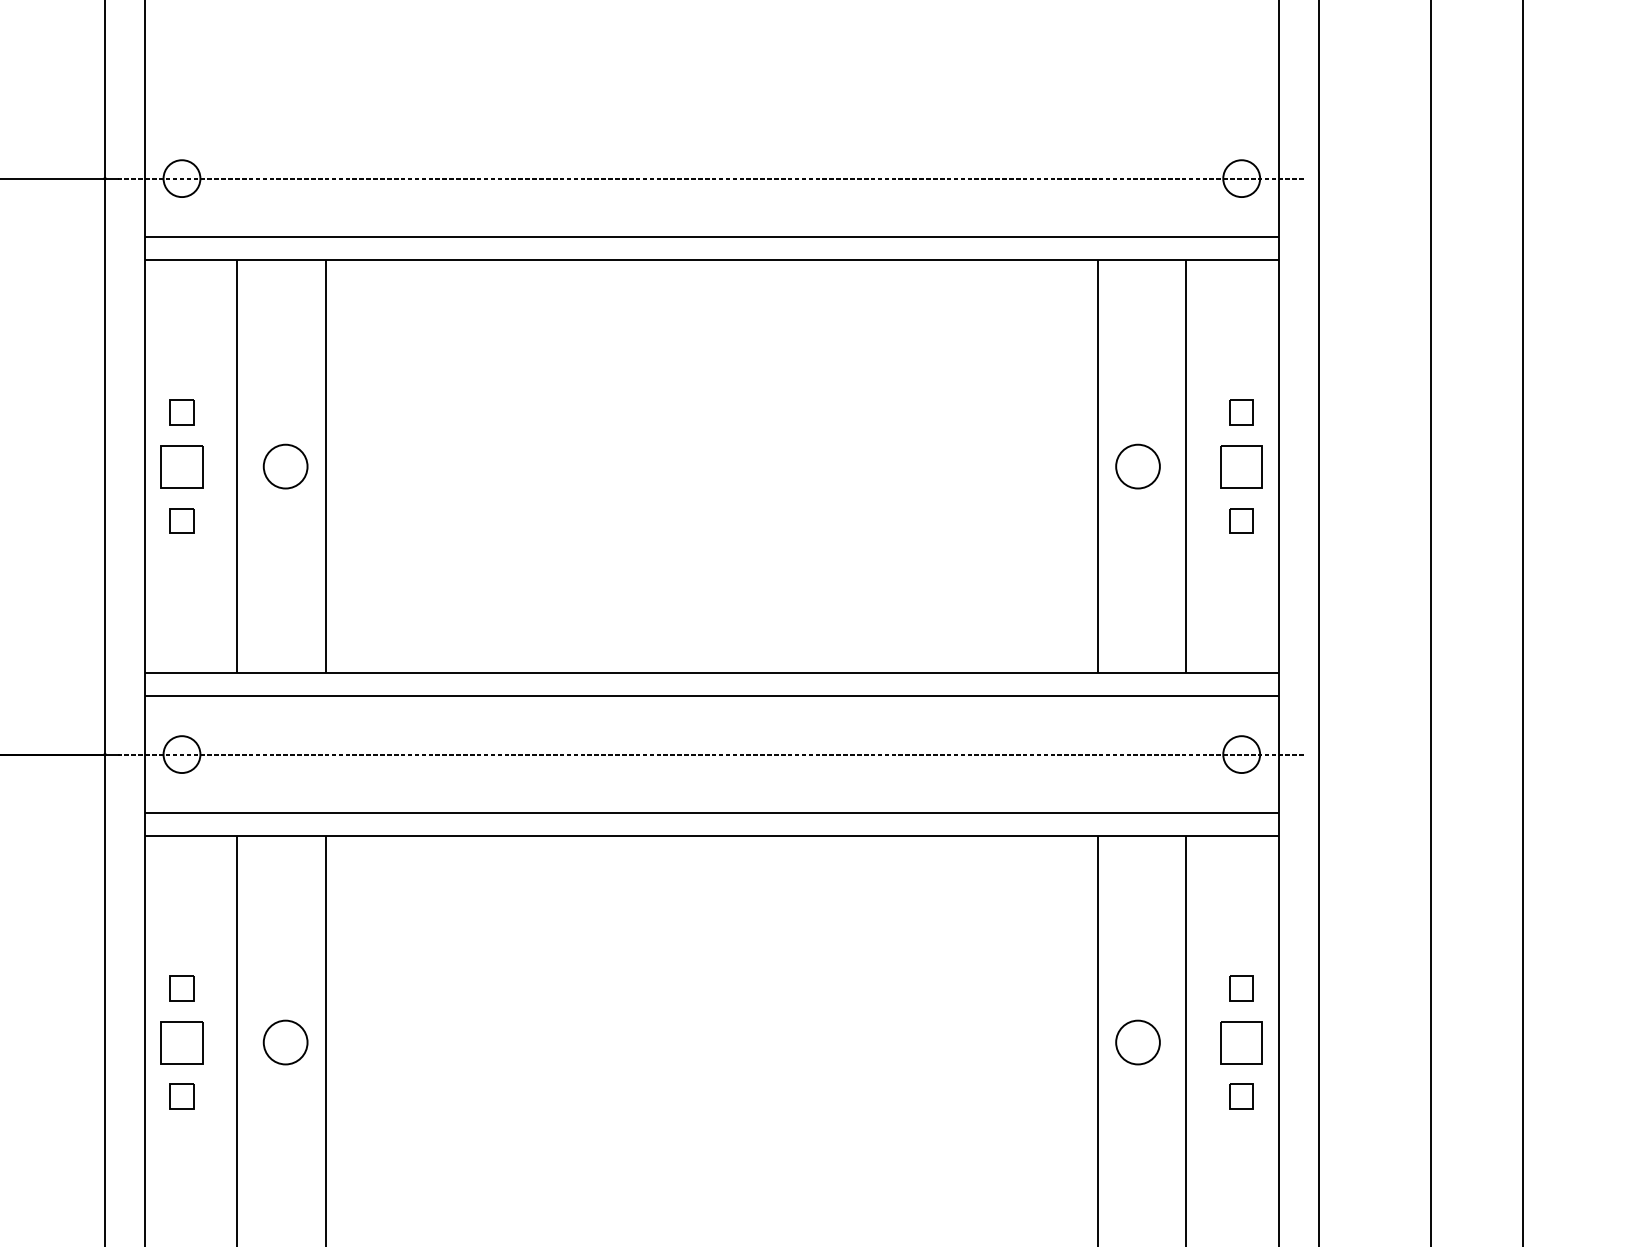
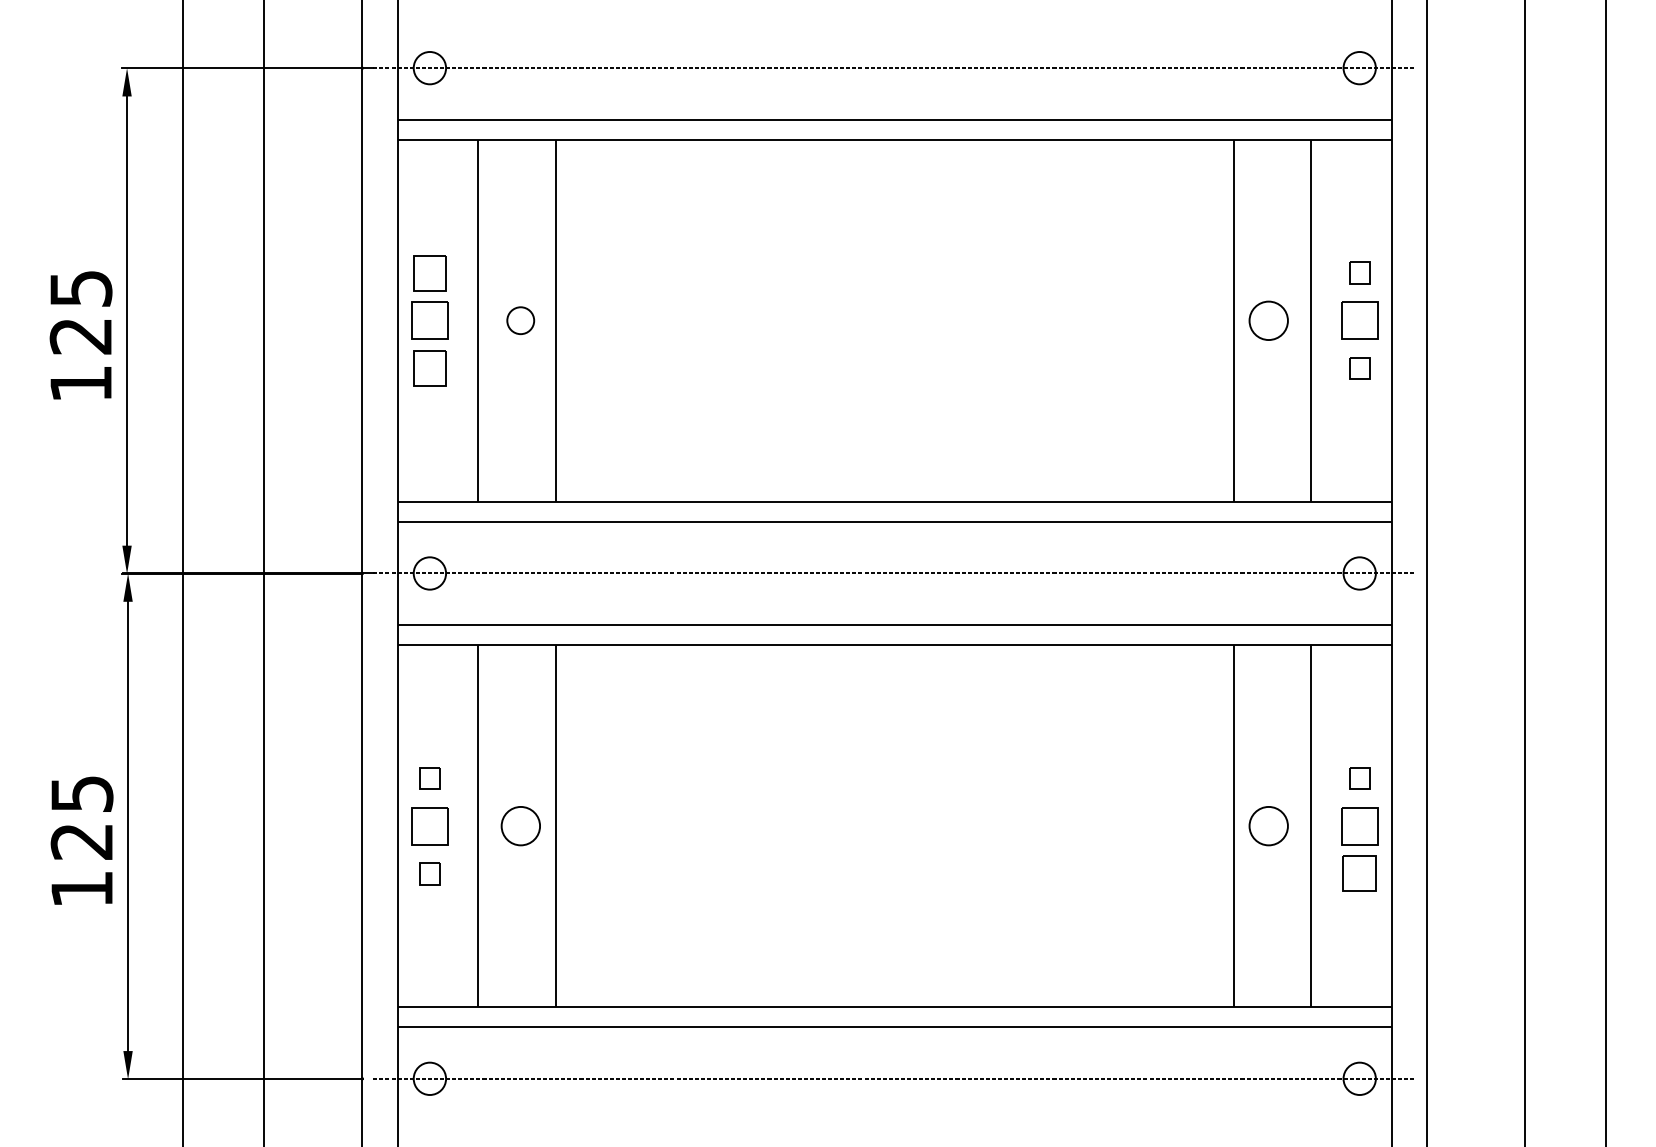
part: (181, 411) -> (429, 272), size x1.6
part: (285, 466) -> (520, 320), size x0.7
part: (181, 520) -> (429, 368), size x1.6
part: (1241, 1096) -> (1359, 873), size x1.6

